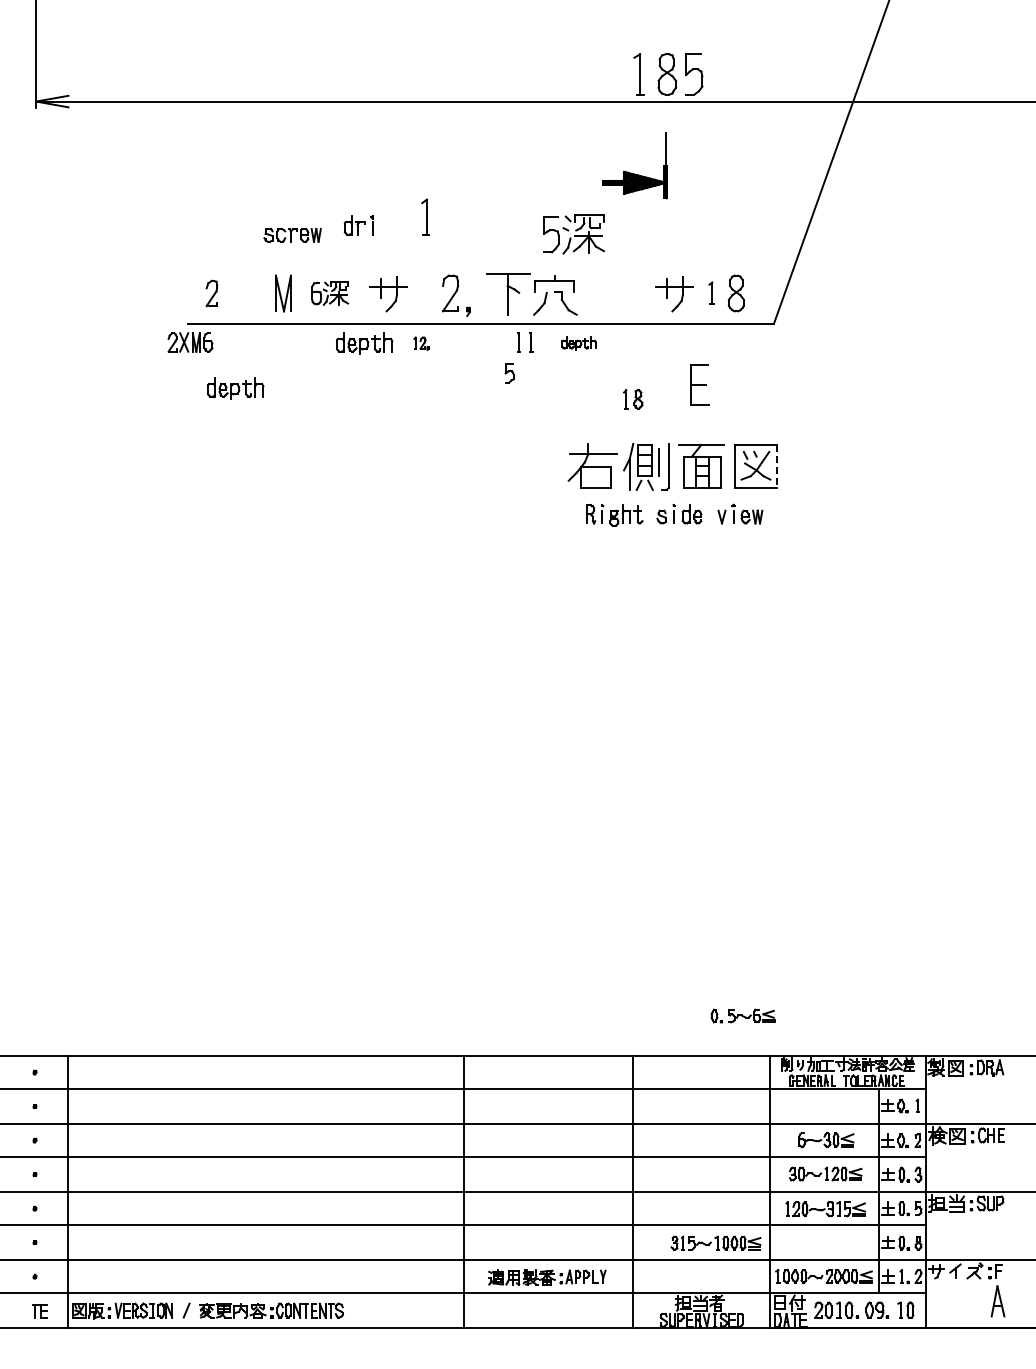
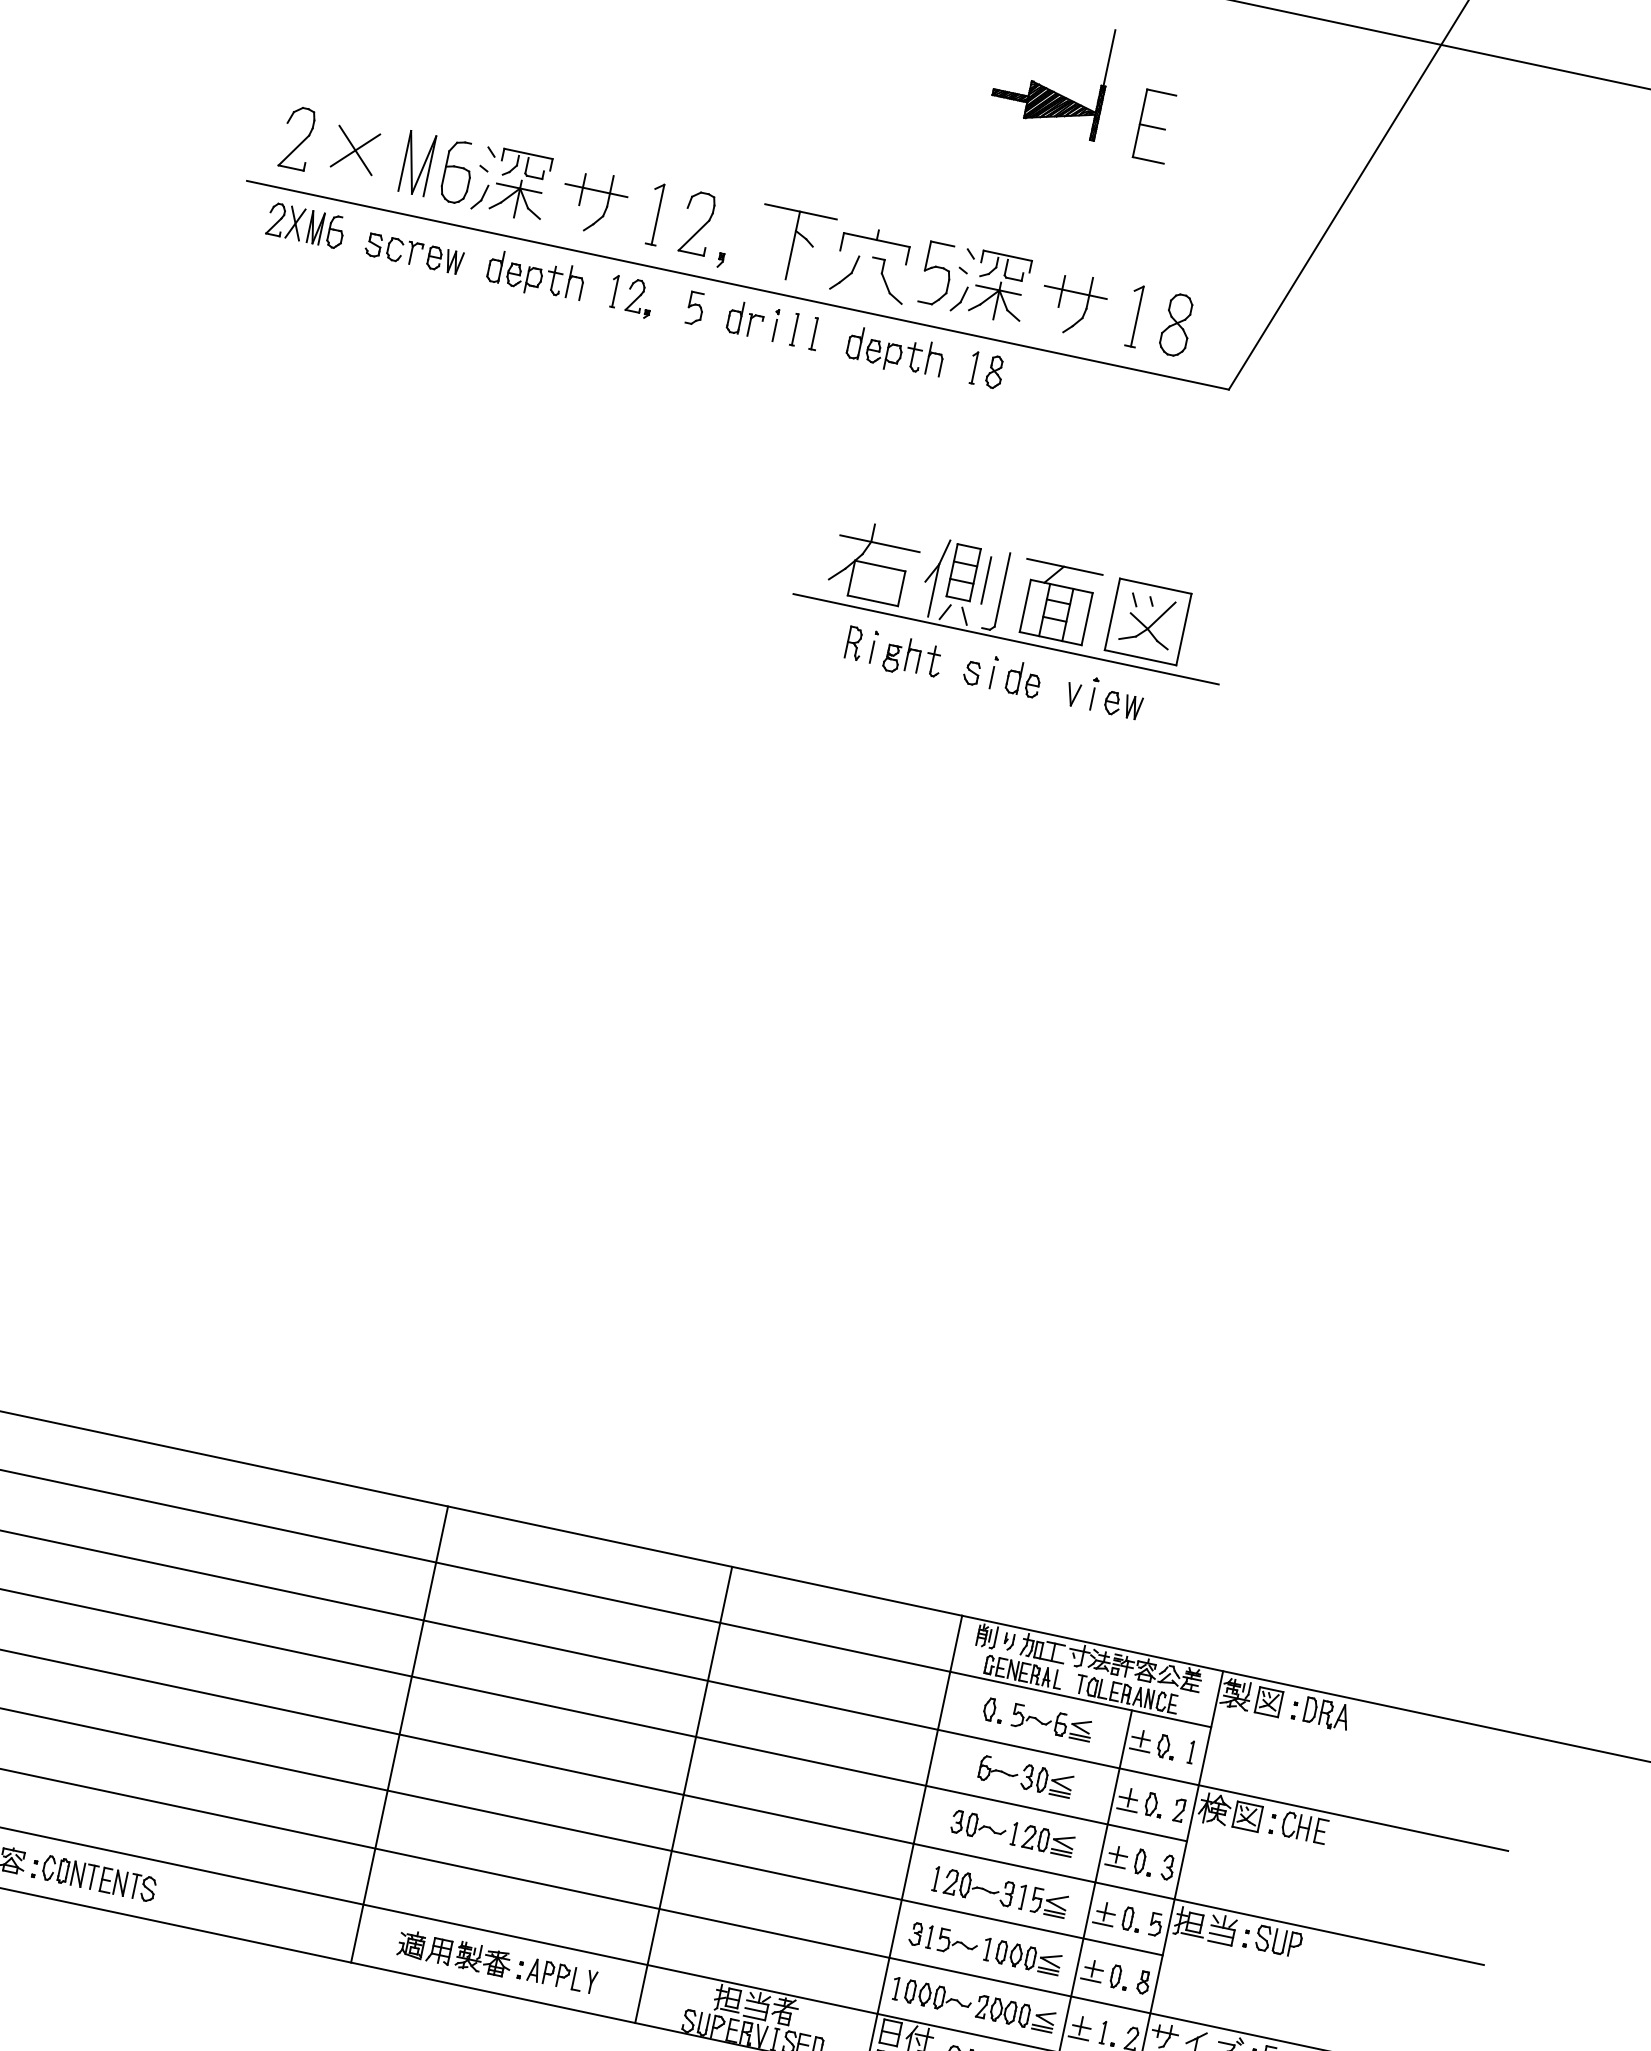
part: (425, 216) -> (655, 212), moved
part: (358, 225) -> (752, 320), moved
part: (292, 234) -> (414, 252), moved
part: (573, 234) -> (974, 282), moved
part: (711, 292) -> (1135, 314), size x1.67
part: (211, 293) -> (296, 138), size x1.43
part: (246, 293) -> (355, 150), added
part: (329, 293) -> (494, 180), size x1.67
part: (190, 342) -> (306, 225), moved
part: (421, 343) -> (631, 296), size x1.67
part: (578, 343) -> (894, 352), size x1.67
part: (509, 373) -> (695, 308), moved
part: (699, 384) -> (1154, 125), moved
part: (235, 388) -> (303, 305), removed
part: (633, 399) -> (986, 370), moved
line: (777, 466) -> (1184, 629), dashed -> solid
line: (676, 493) -> (1005, 639), added
part: (742, 1015) -> (1036, 1718), moved
part: (715, 1242) -> (984, 1947), moved
part: (547, 1277) -> (497, 1963), moved

